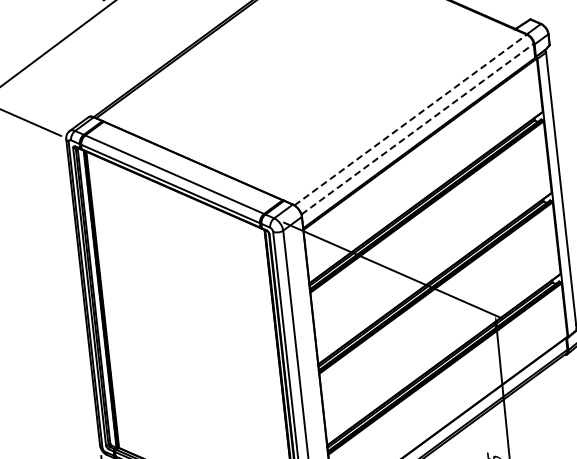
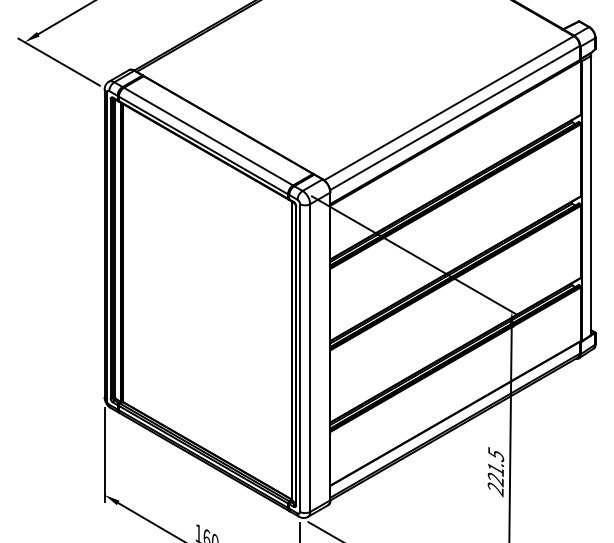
line: (411, 120) -> (449, 108), dashed -> solid
line: (418, 128) -> (455, 117), dashed -> solid

